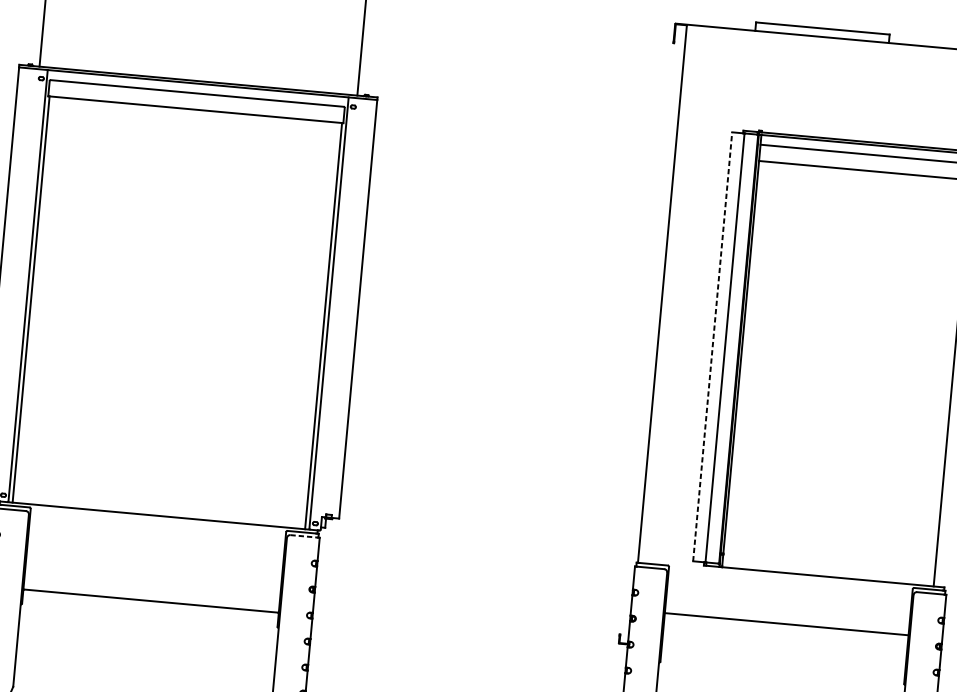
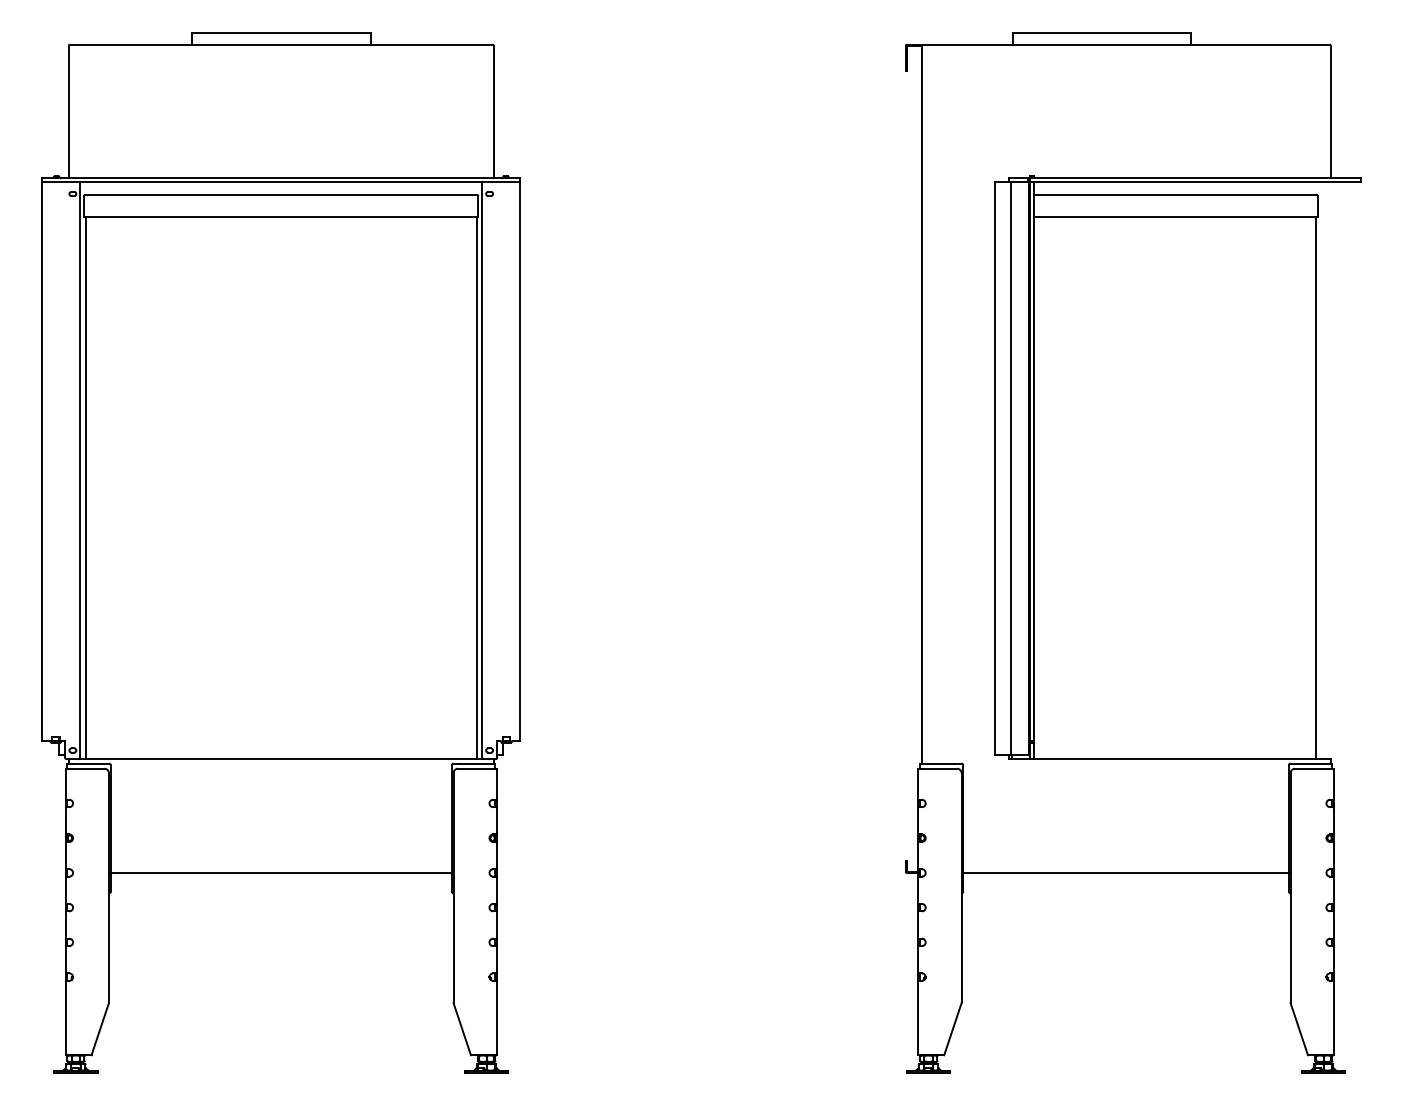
line: (712, 346) -> (994, 468), dashed -> solid
line: (304, 536) -> (476, 768), dashed -> solid
line: (786, 623) -> (1125, 872), moved

